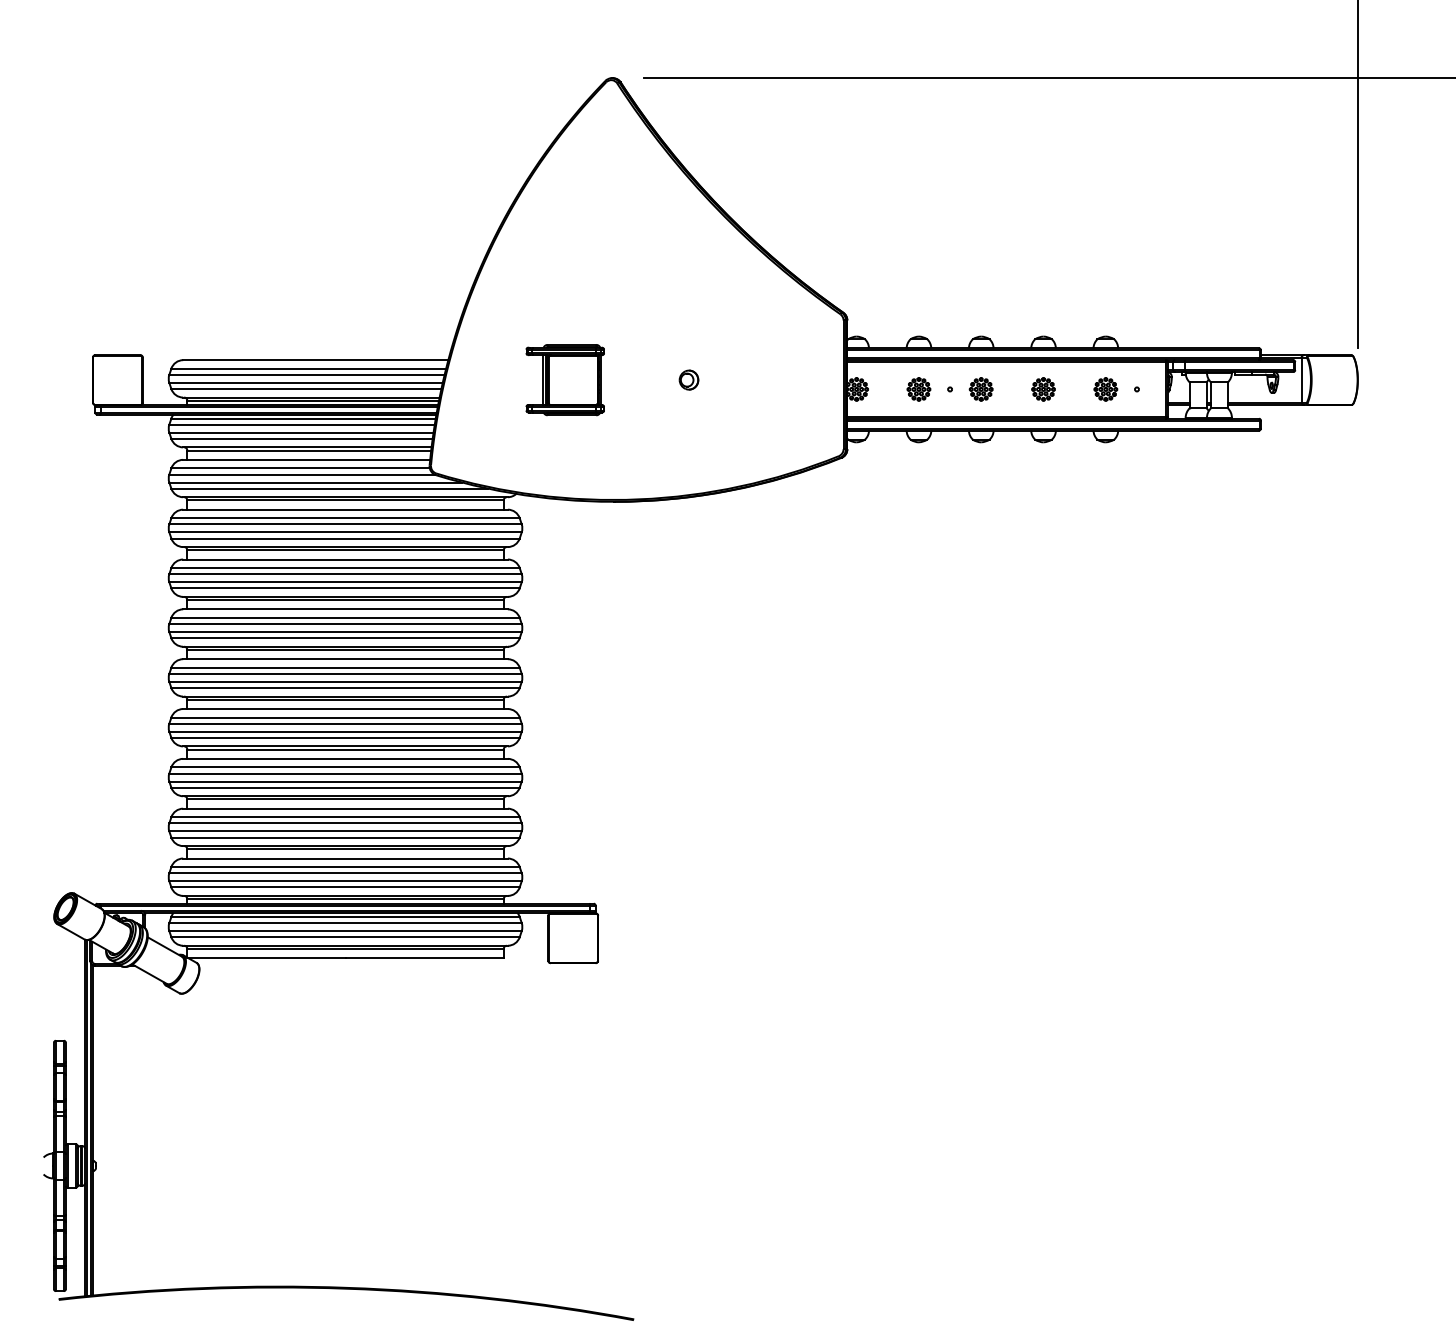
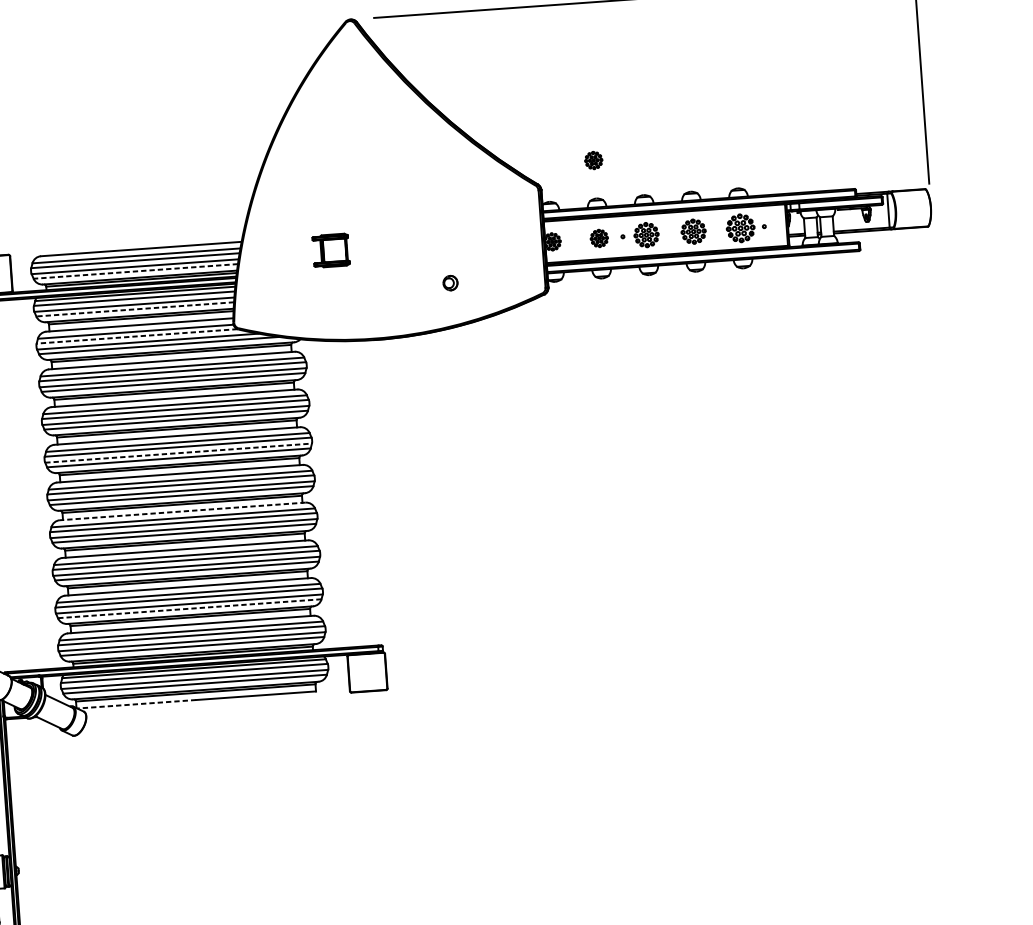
part: (918, 286) -> (593, 160), added
part: (688, 379) -> (450, 282), moved
part: (564, 380) -> (330, 250), size x0.6
line: (305, 389) -> (135, 271), solid -> dashed
part: (980, 389) -> (645, 235), size x1.4
part: (1043, 389) -> (693, 231), size x1.4
part: (1105, 389) -> (740, 228), size x1.6
line: (302, 438) -> (135, 309), solid -> dashed
line: (302, 474) -> (137, 336), solid -> dashed
line: (346, 632) -> (179, 453), solid -> dashed
line: (345, 709) -> (182, 511), solid -> dashed
line: (345, 837) -> (189, 608), solid -> dashed
line: (267, 958) -> (137, 704), solid -> dashed

